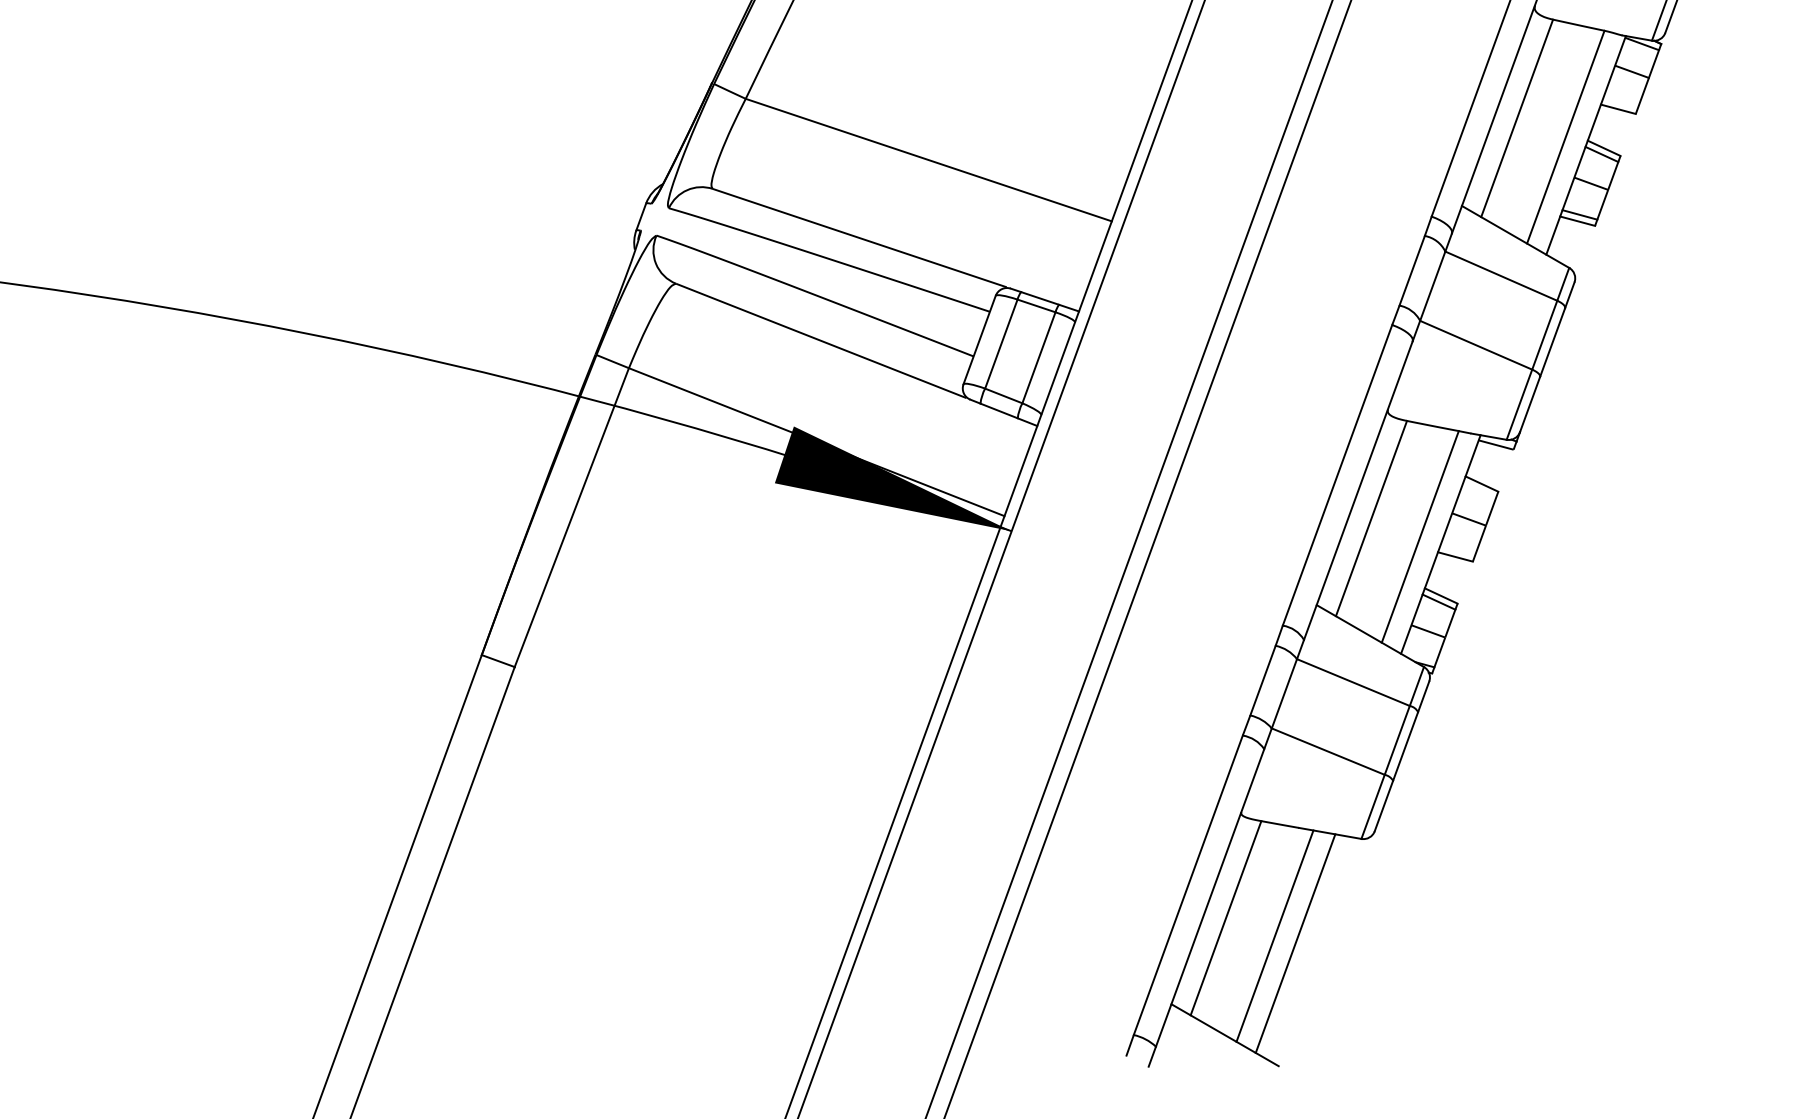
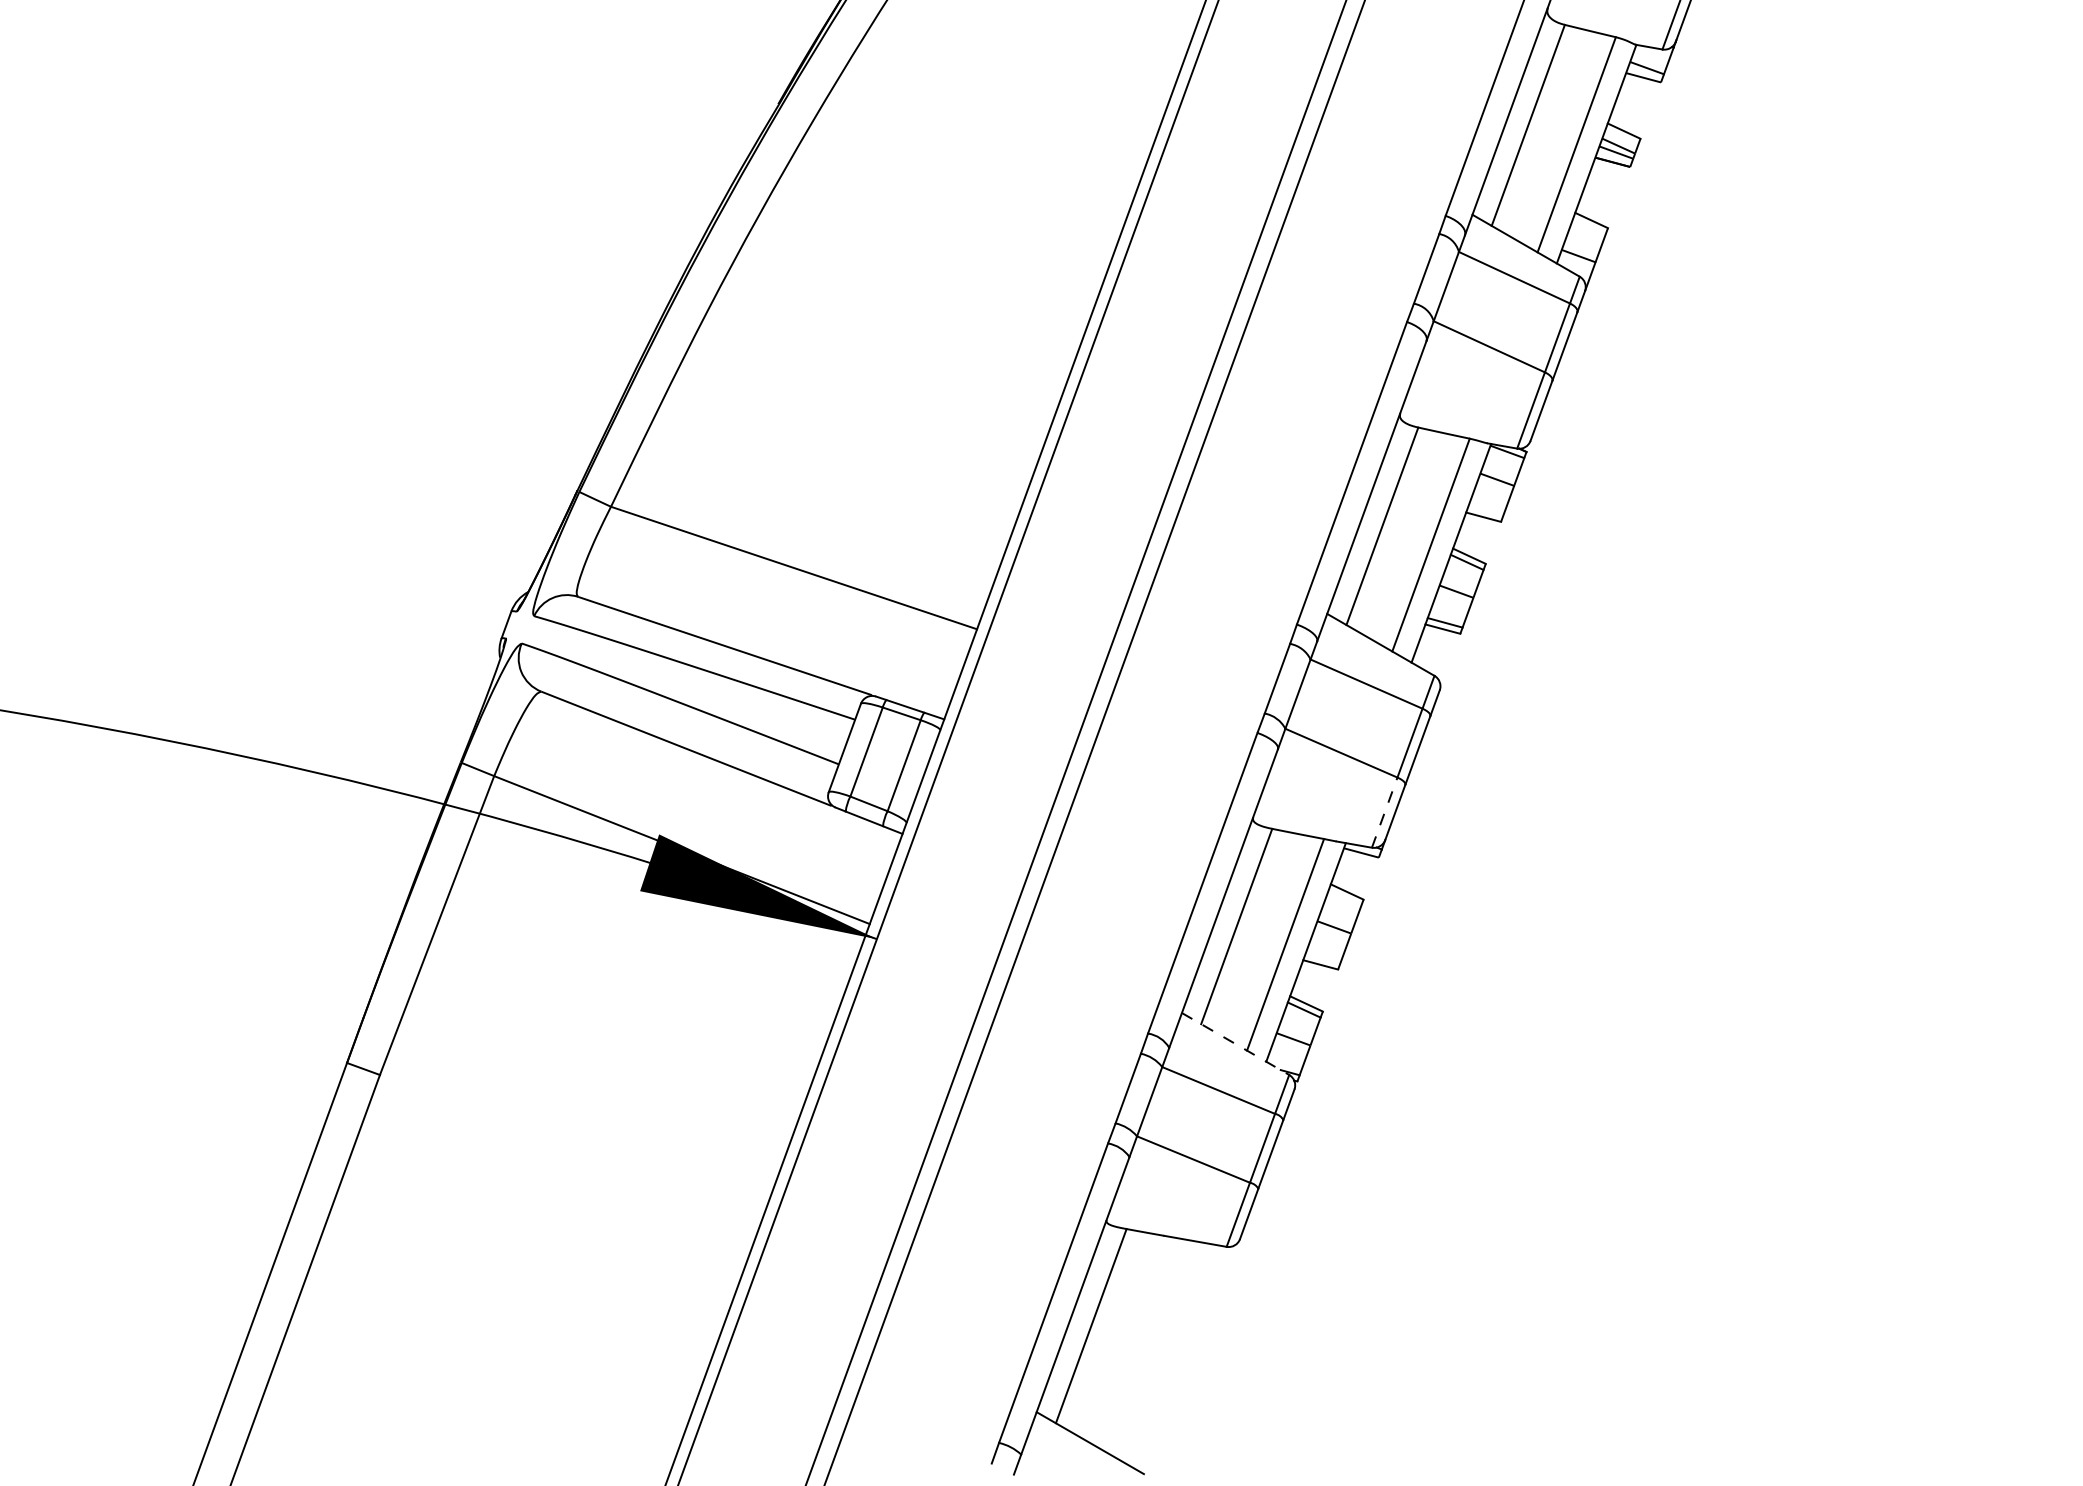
line: (1519, 404) -> (1384, 812), solid -> dashed
line: (1370, 636) -> (1235, 1044), solid -> dashed
line: (1274, 935) -> (1139, 1343), removed
line: (1295, 943) -> (1160, 1351), removed

